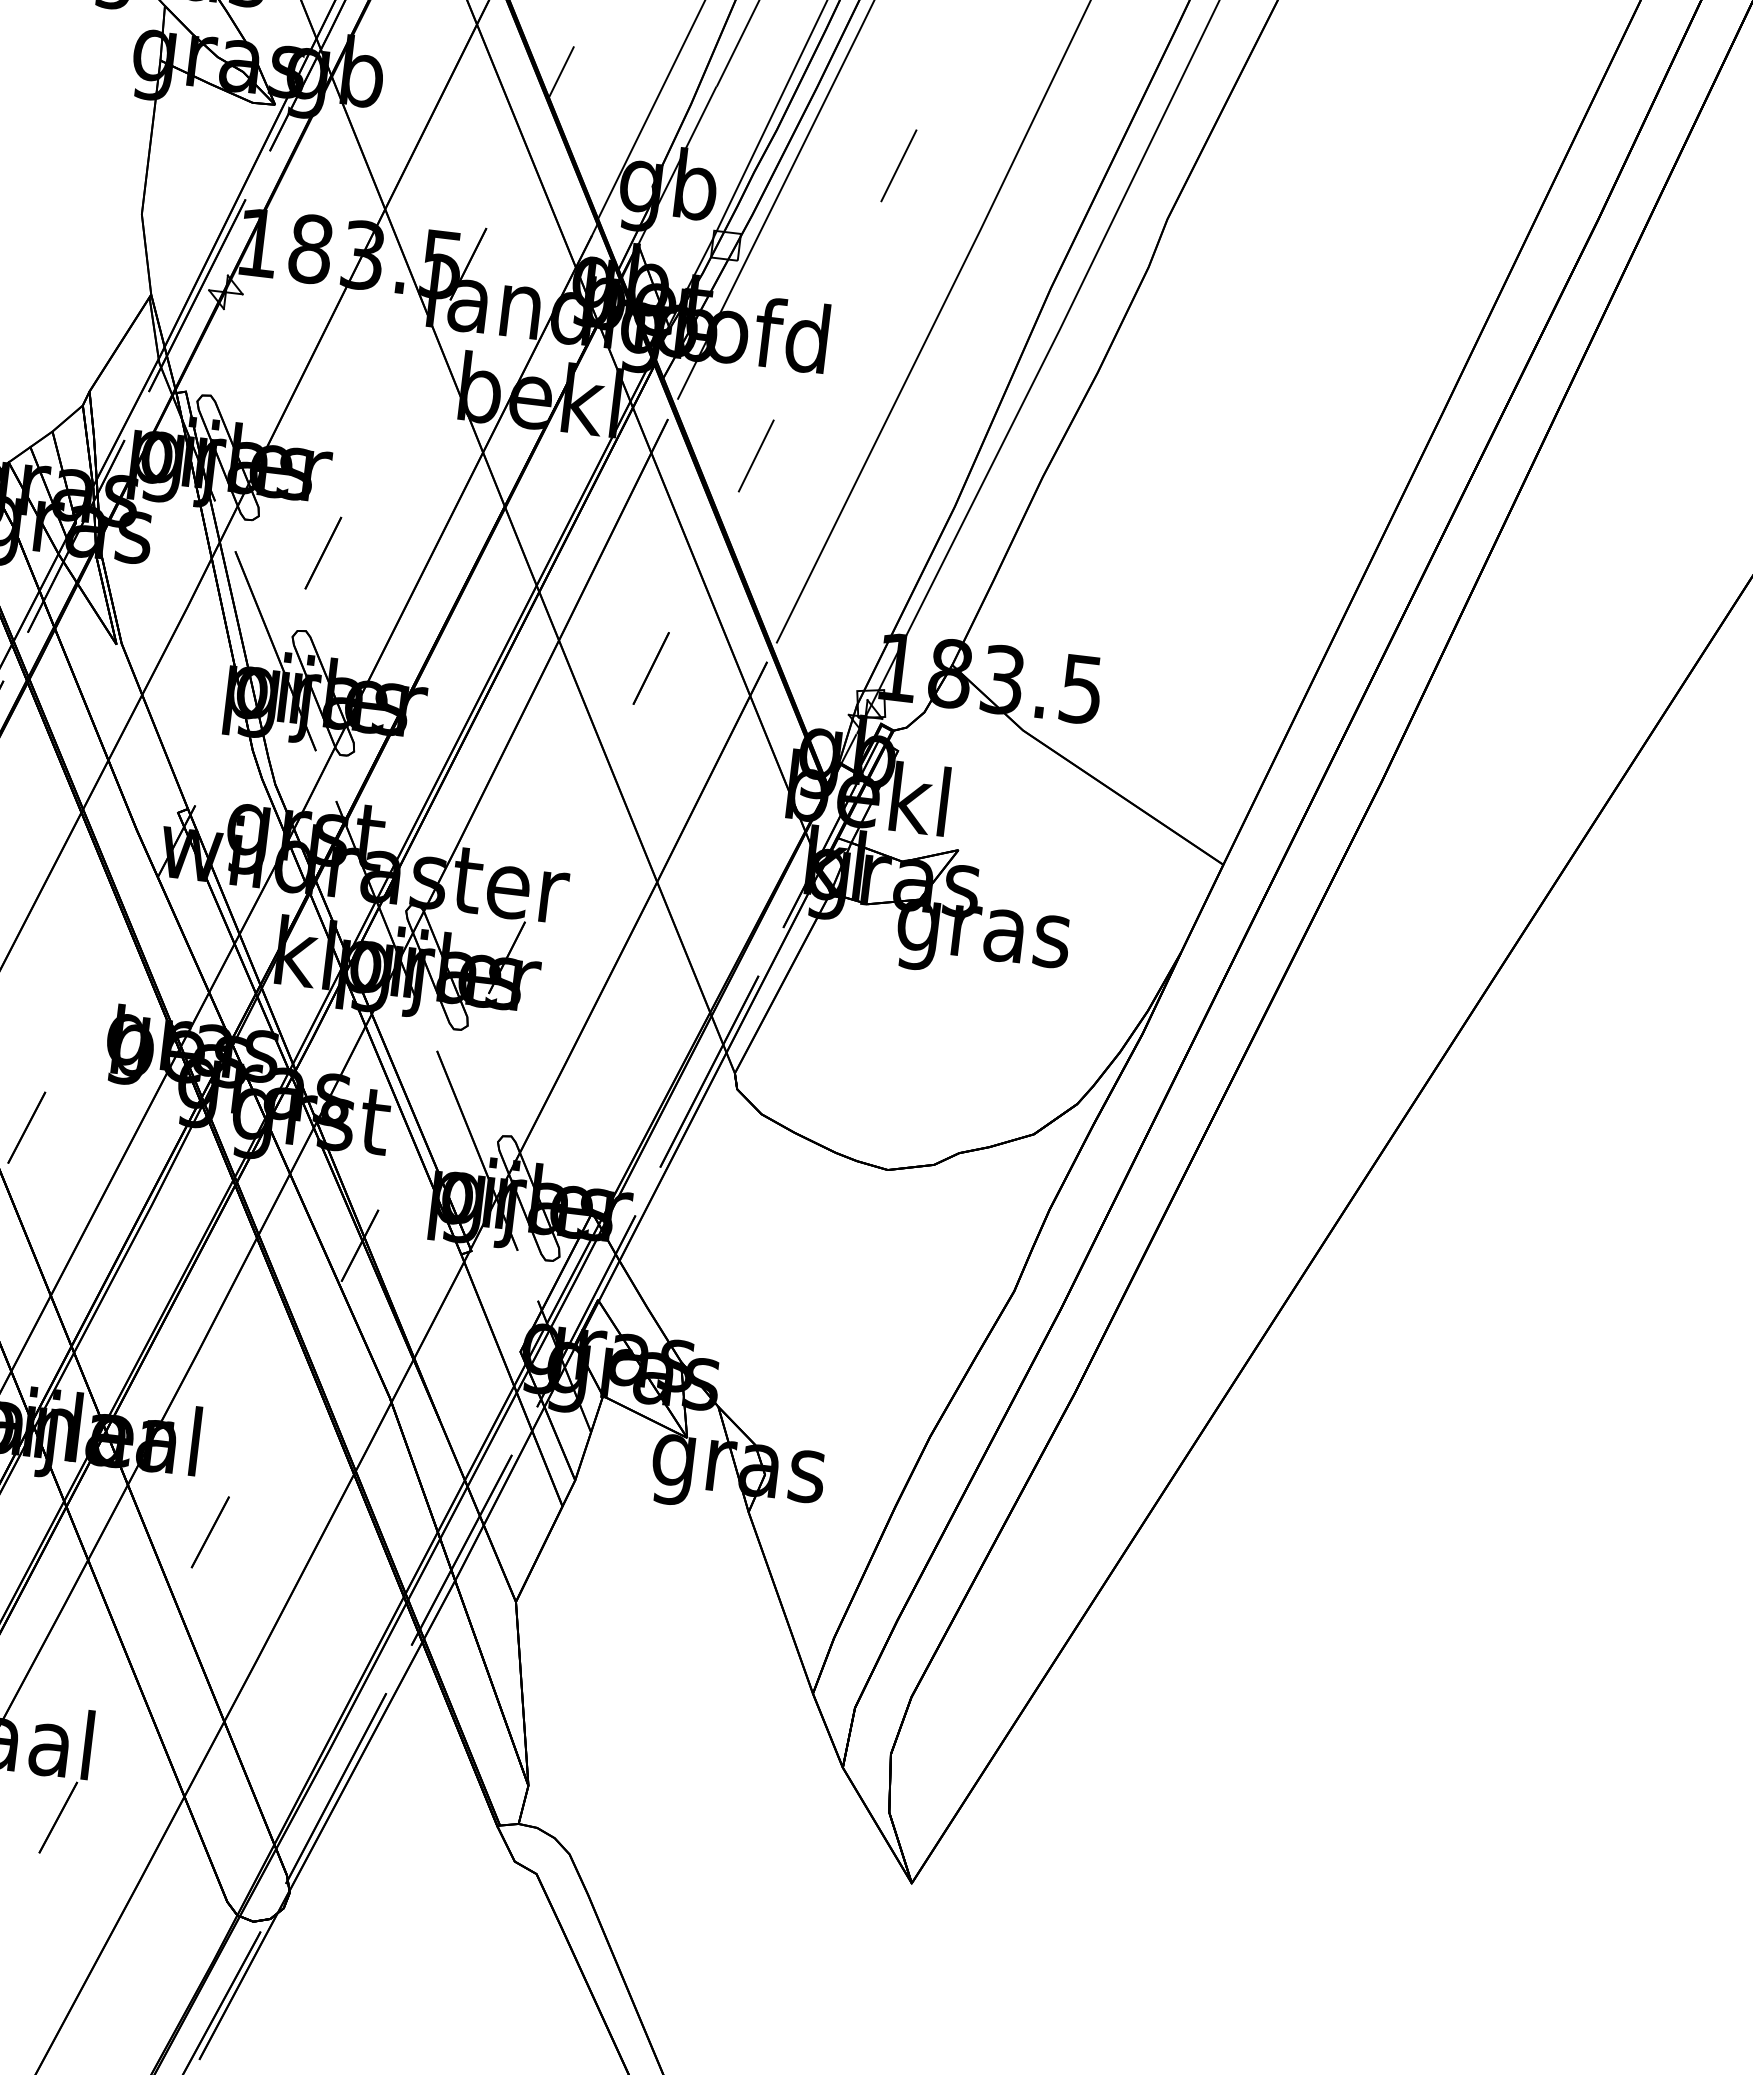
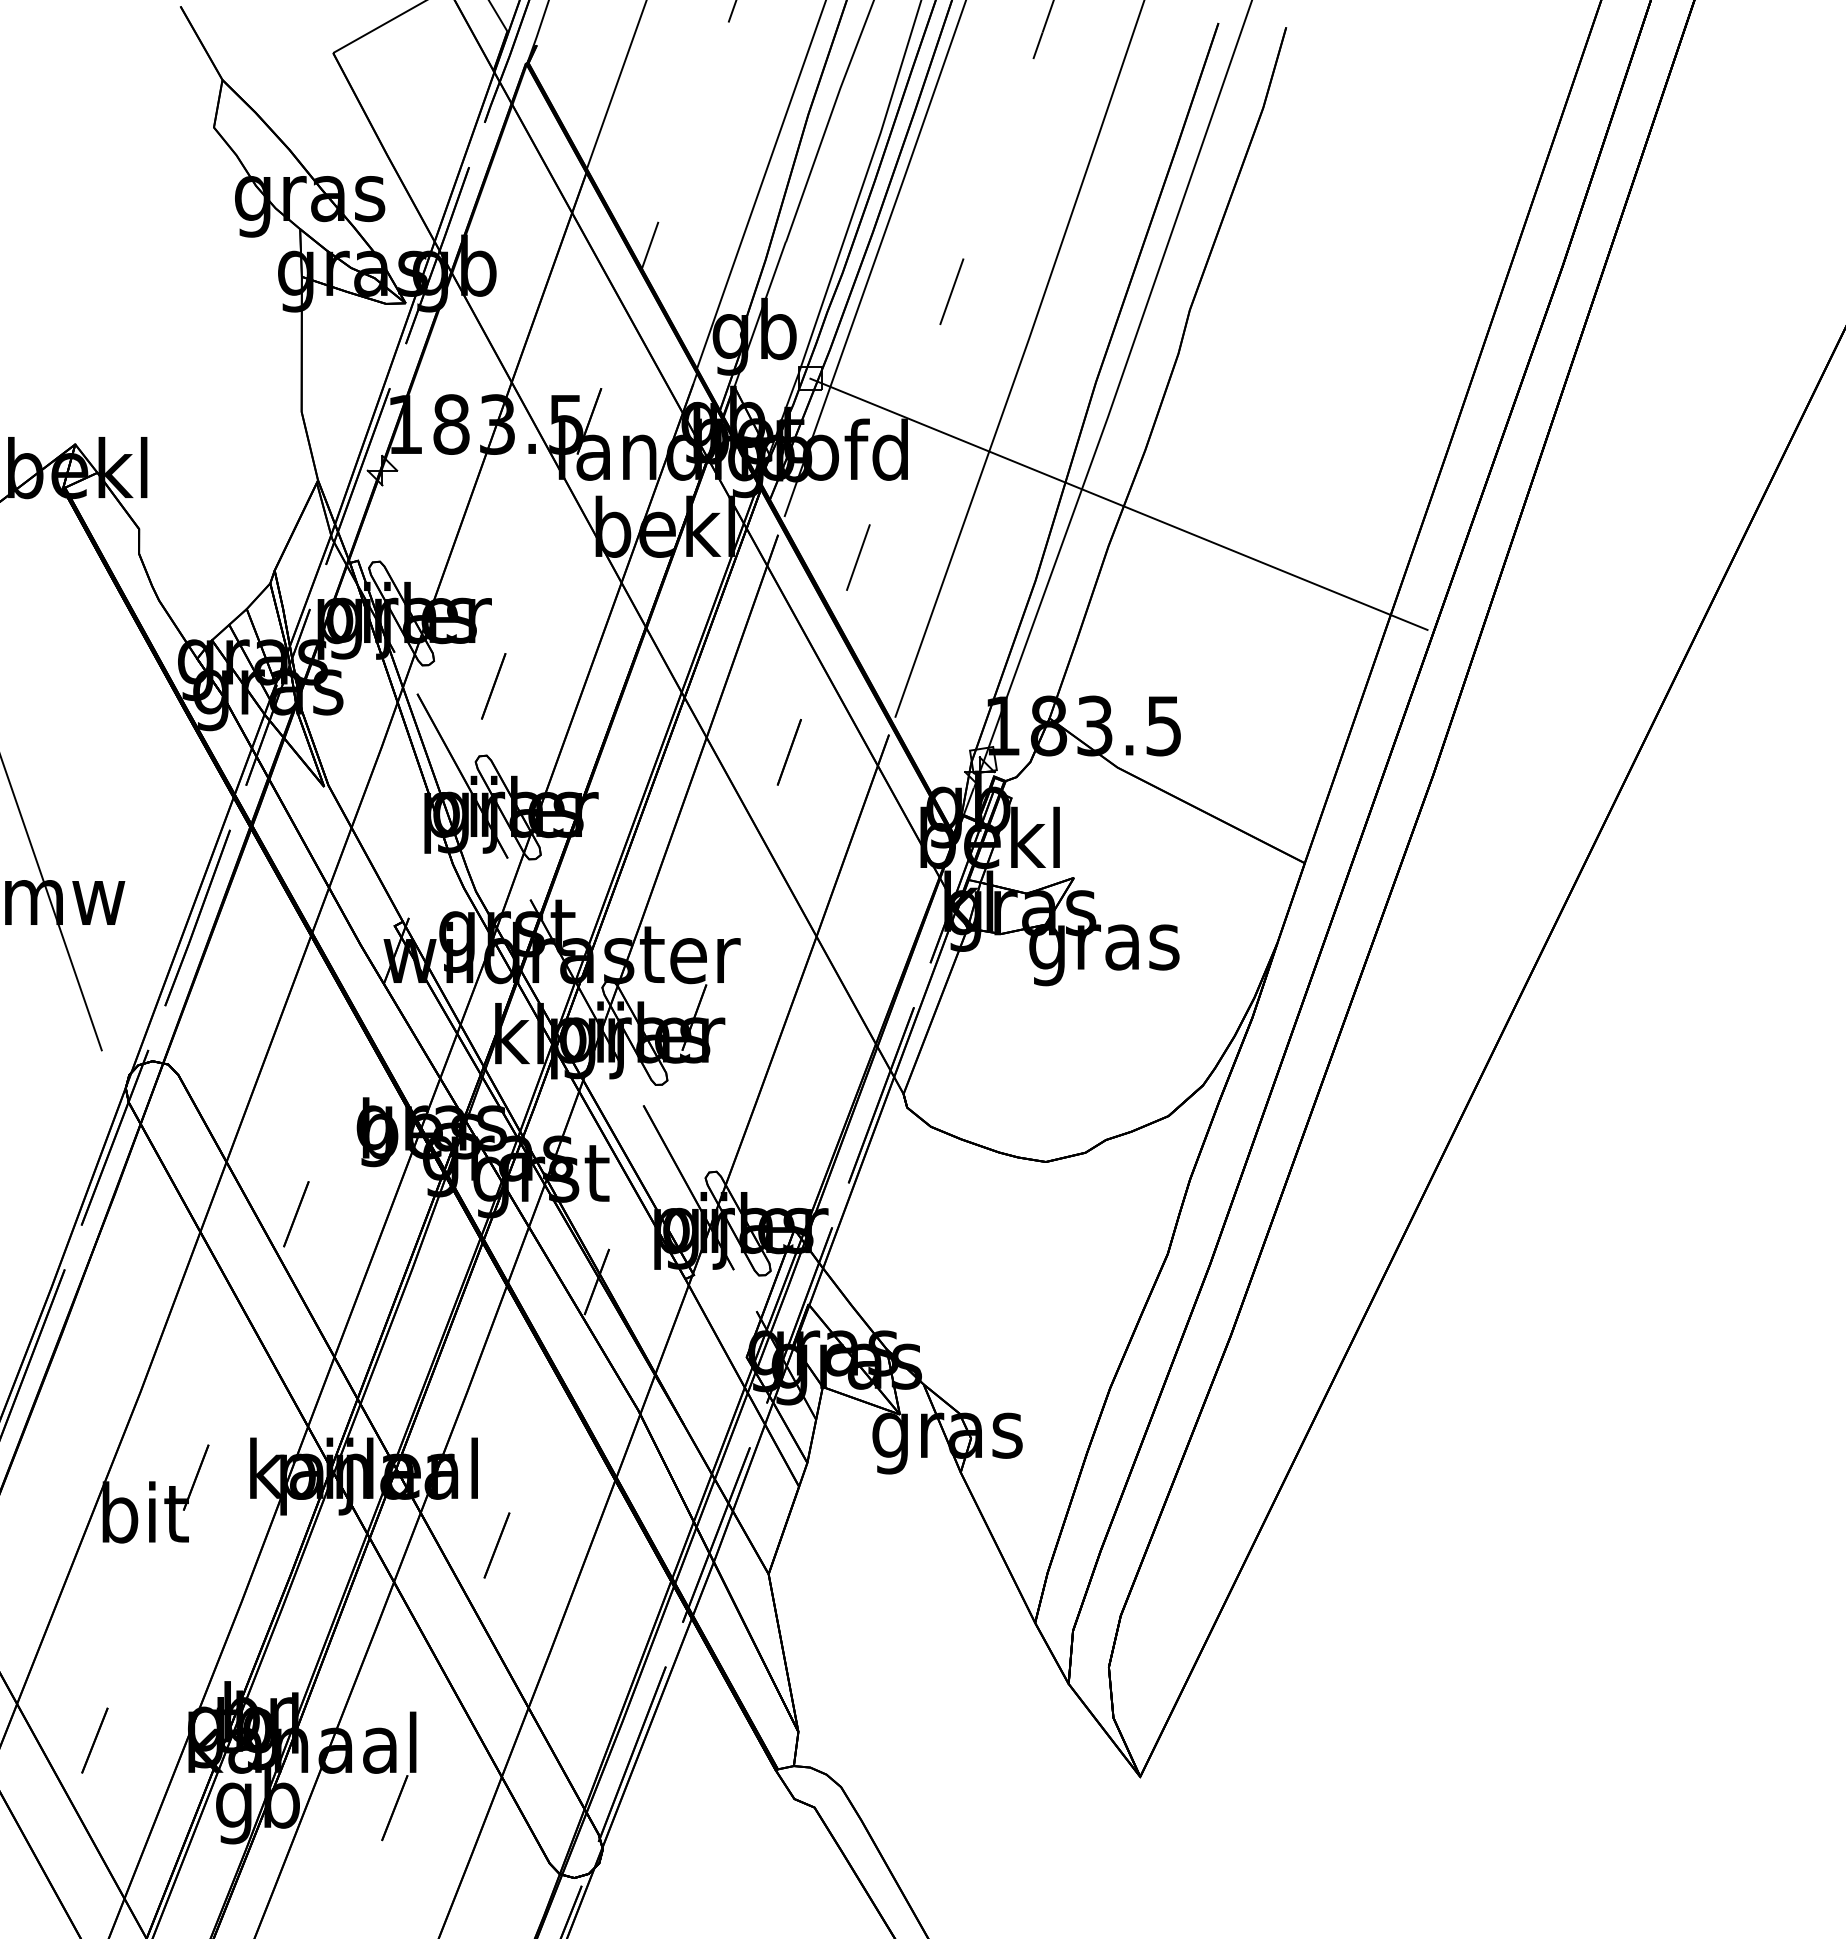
line: (1059, 429) -> (1118, 503), added

